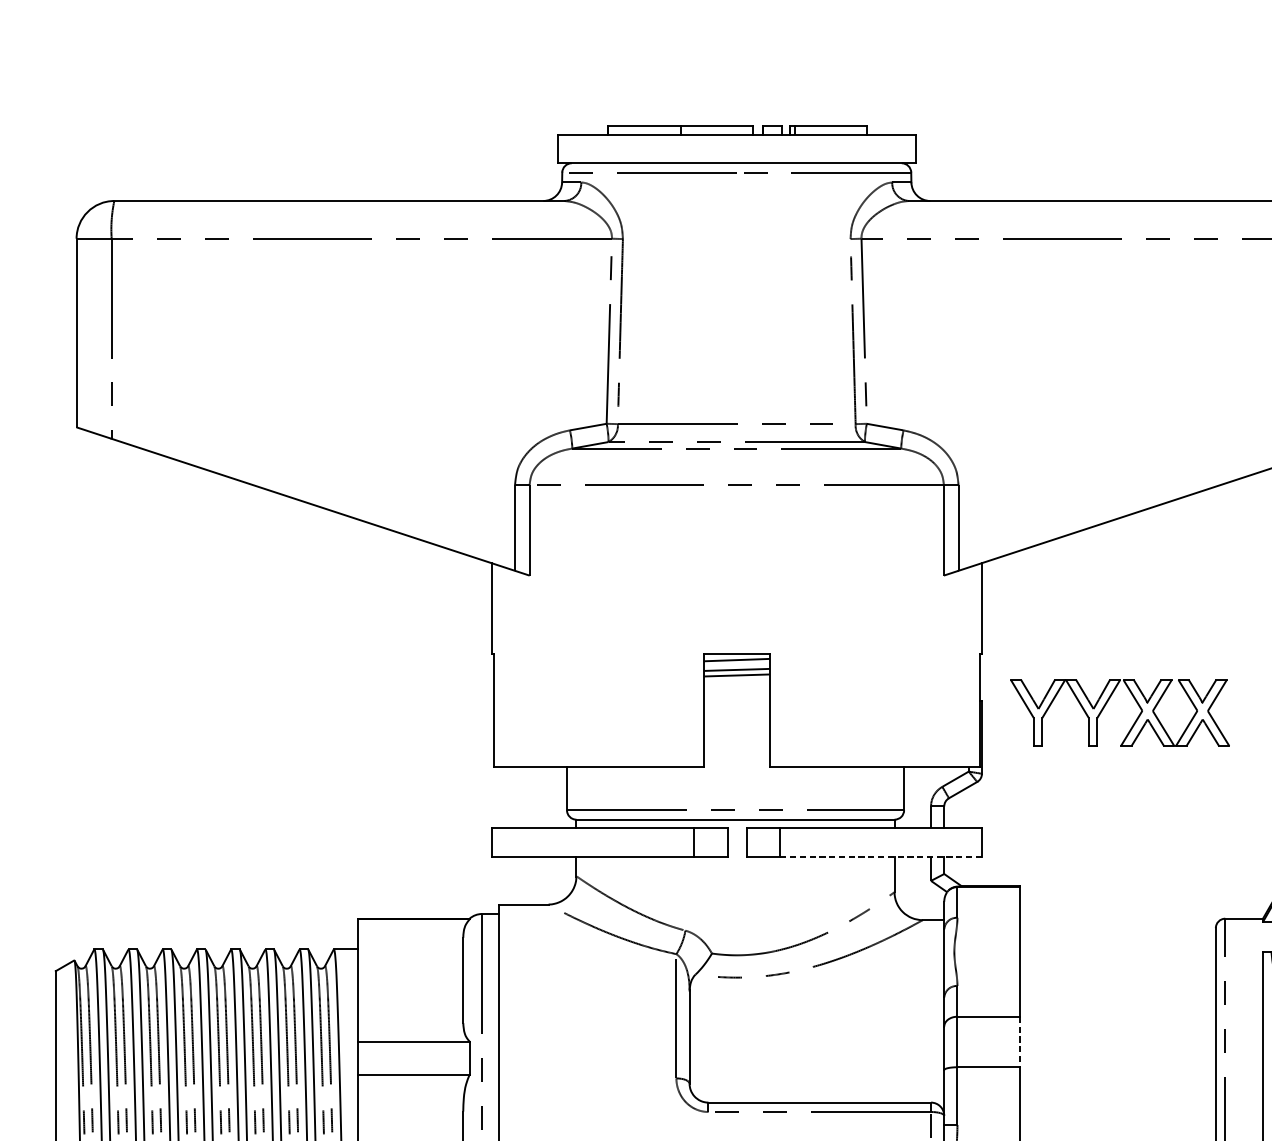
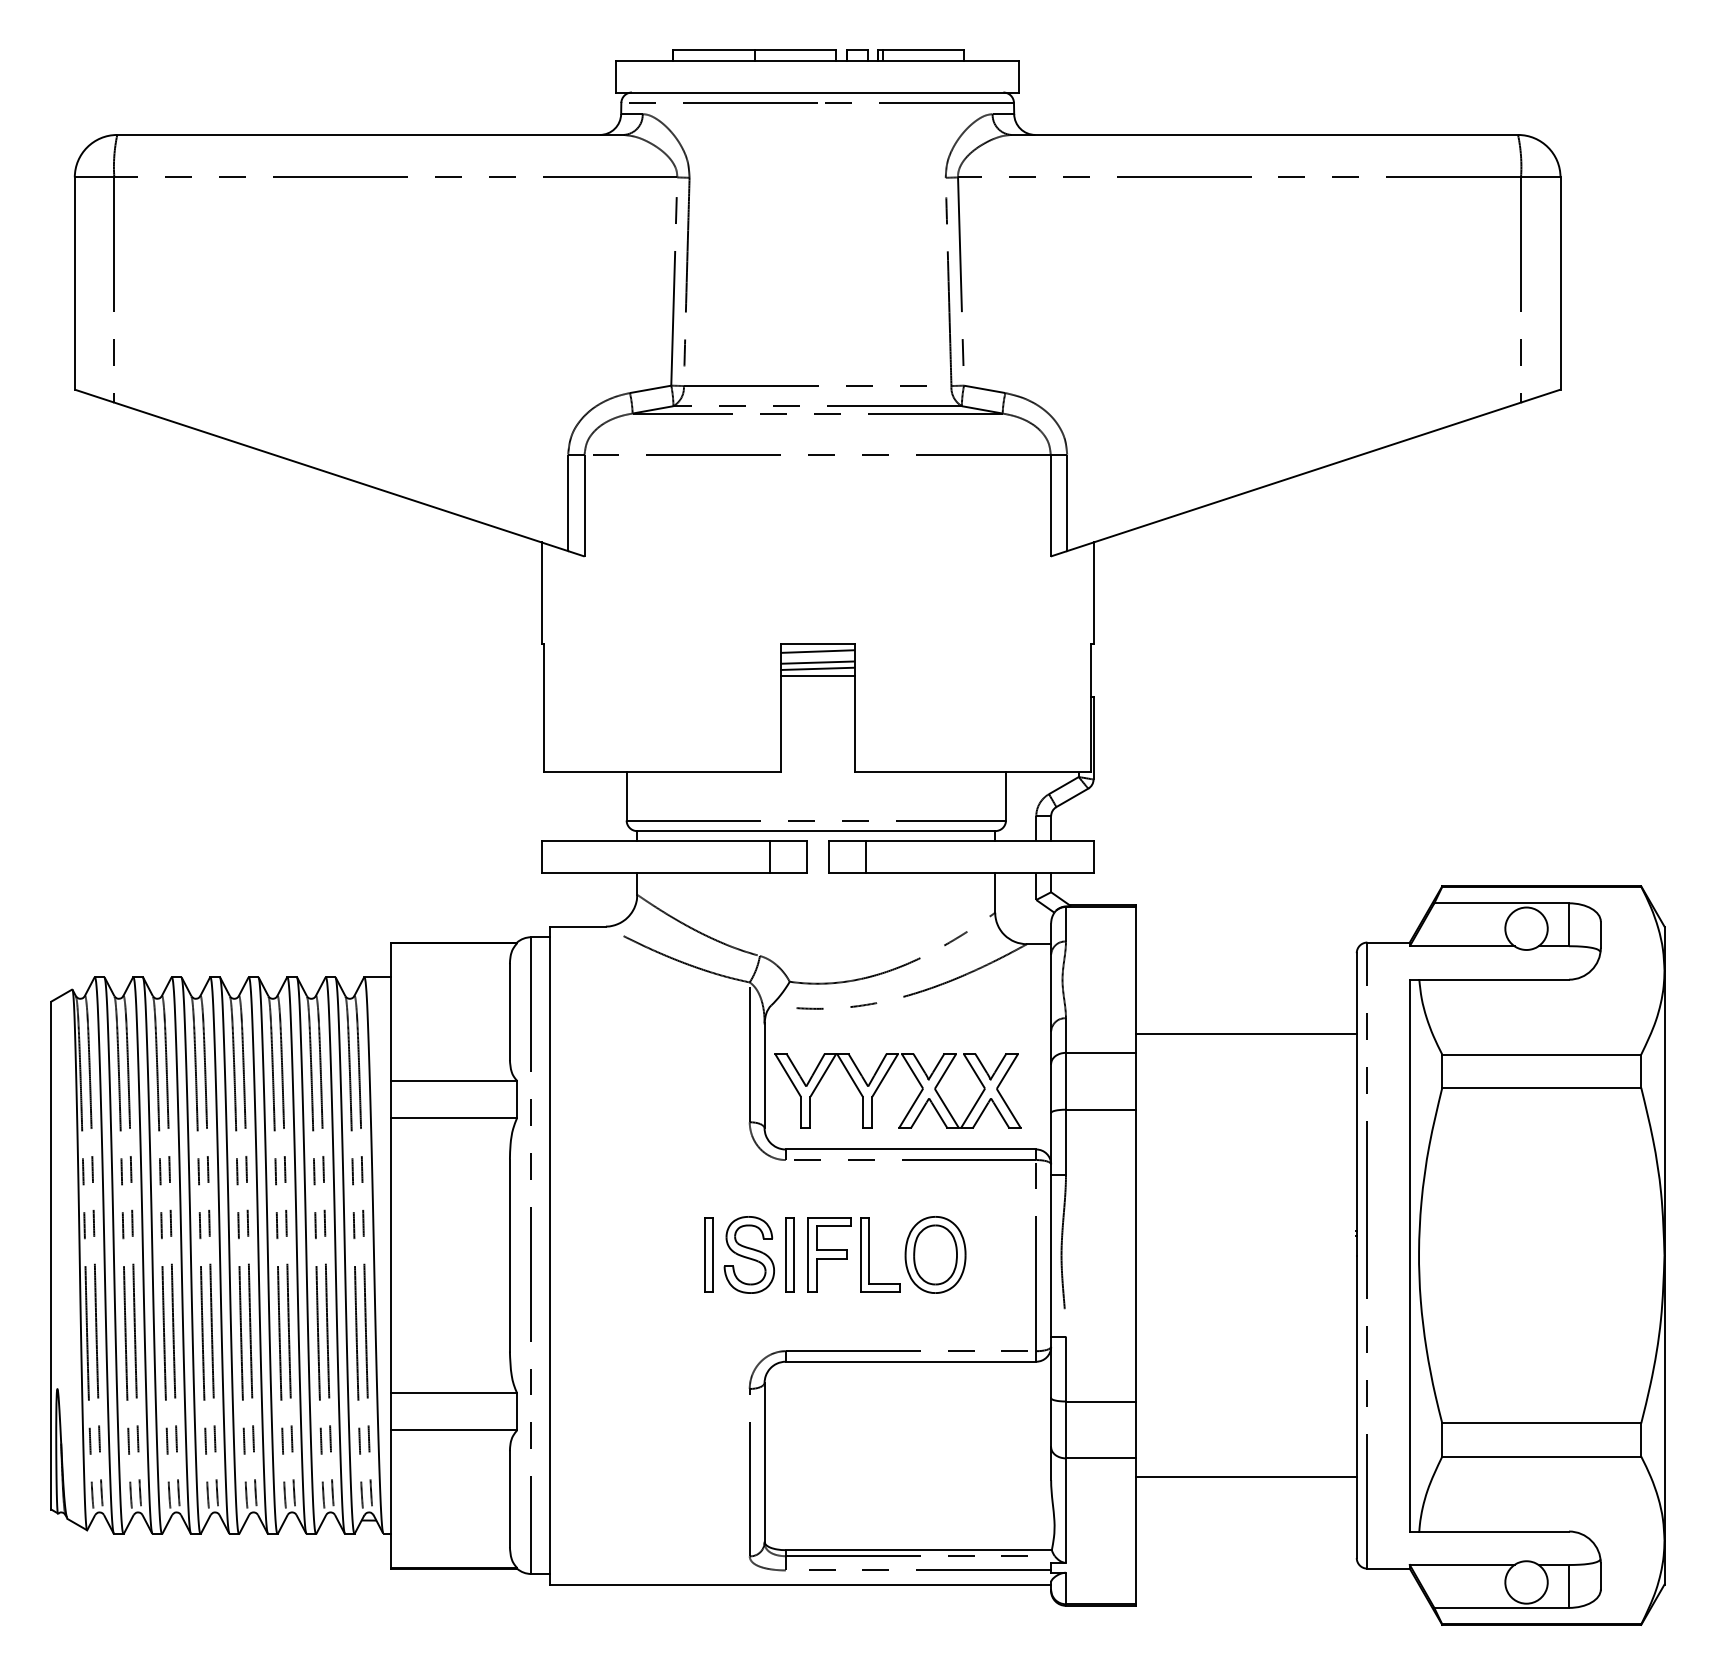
line: (736, 682) -> (817, 676), added
part: (1107, 703) -> (883, 1080), moved
line: (880, 856) -> (979, 872), dashed -> solid
line: (1117, 999) -> (1246, 1033), added
line: (1020, 1042) -> (1136, 1081), dashed -> solid

